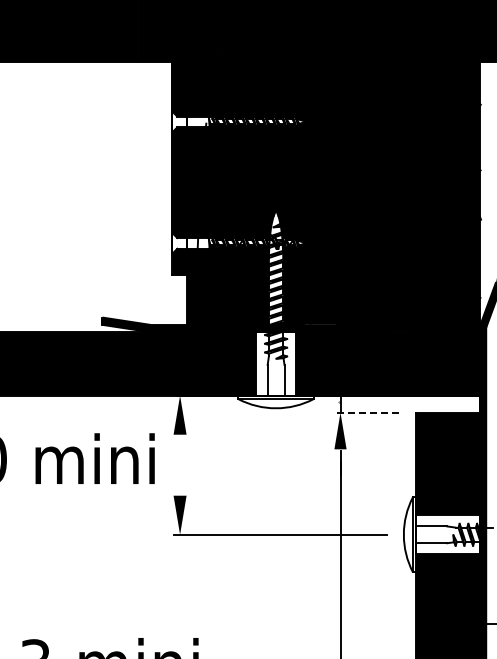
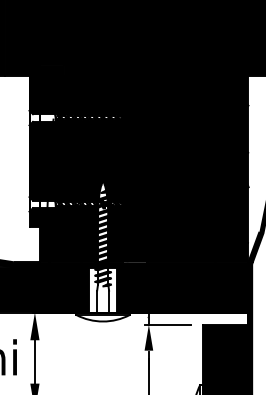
line: (366, 412) -> (167, 324), dashed -> solid
line: (180, 464) -> (35, 361), added

